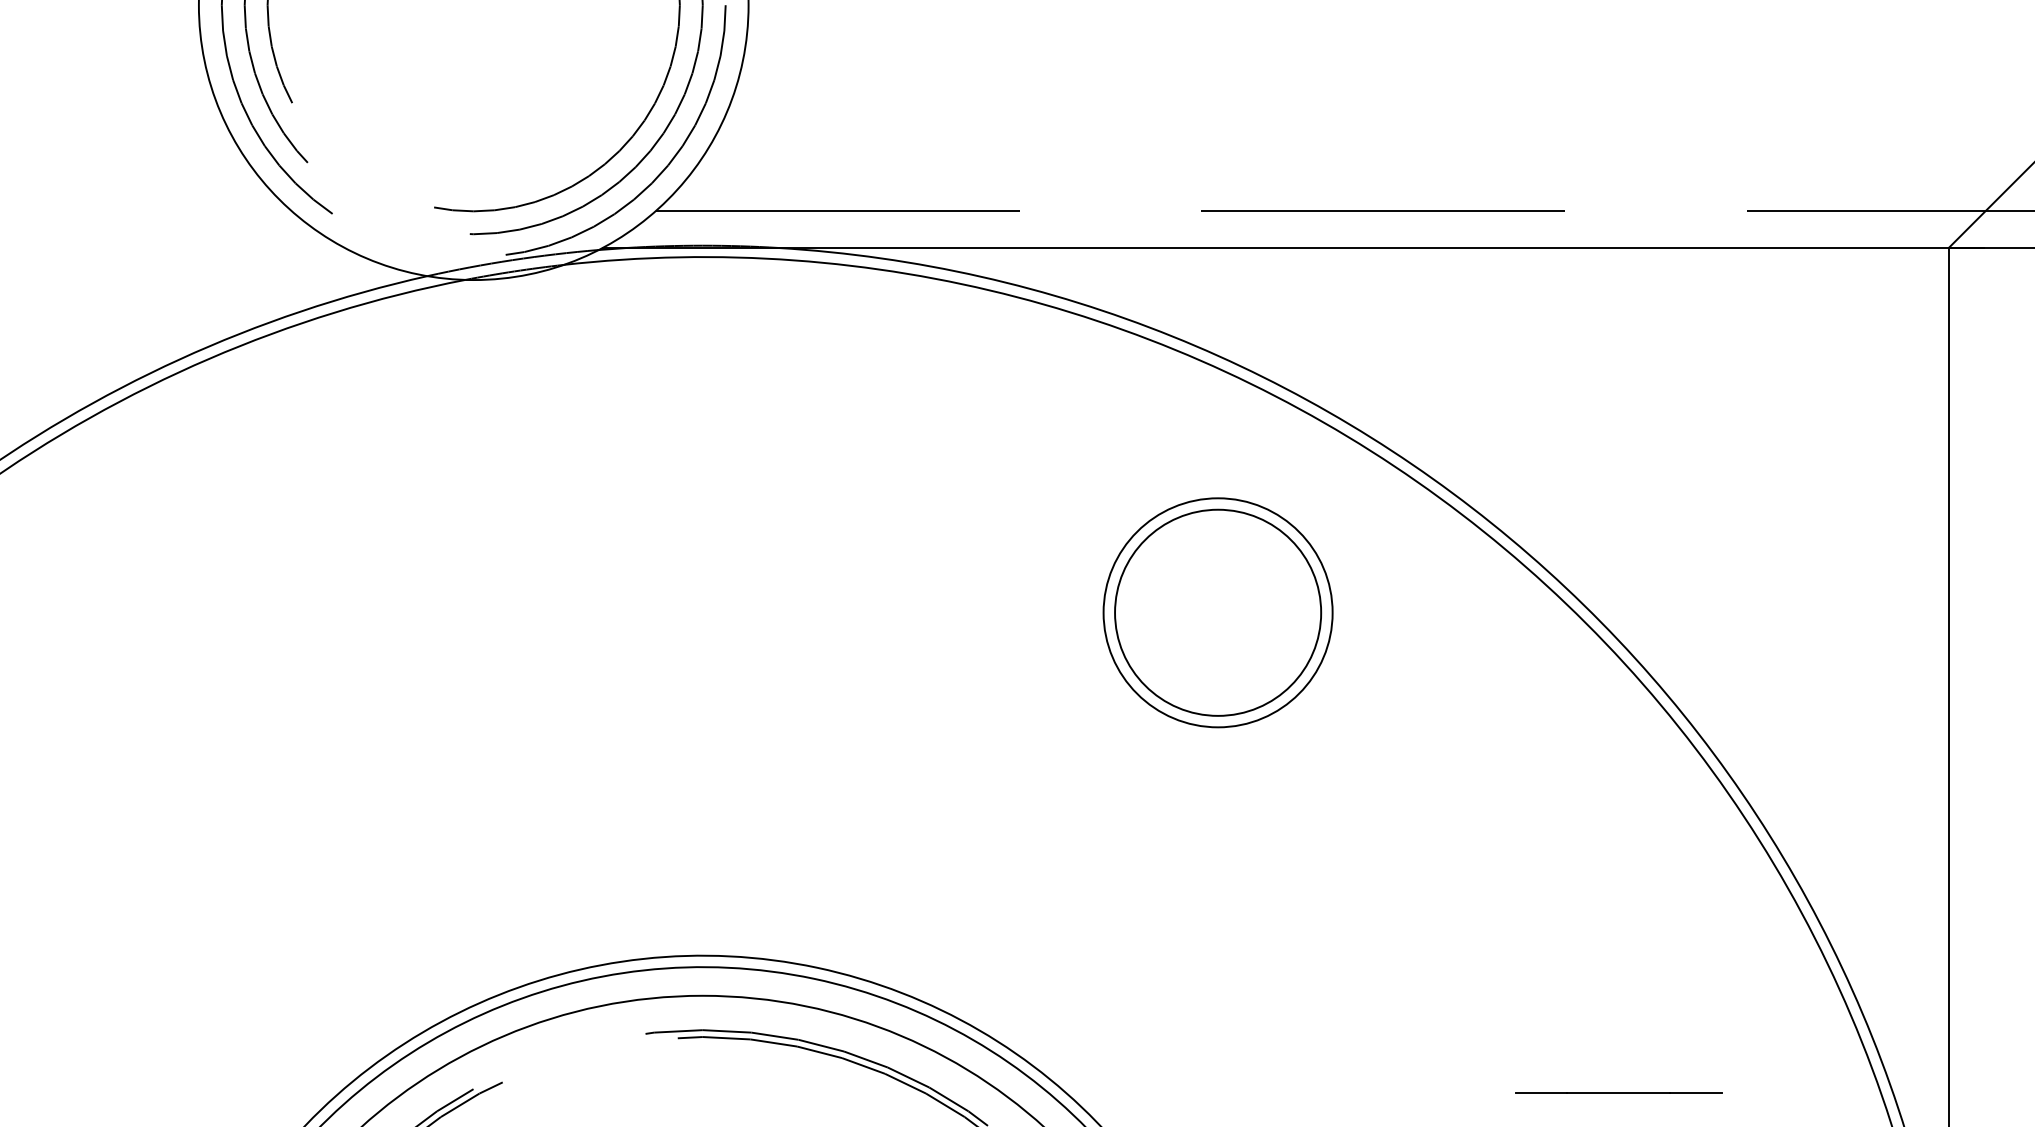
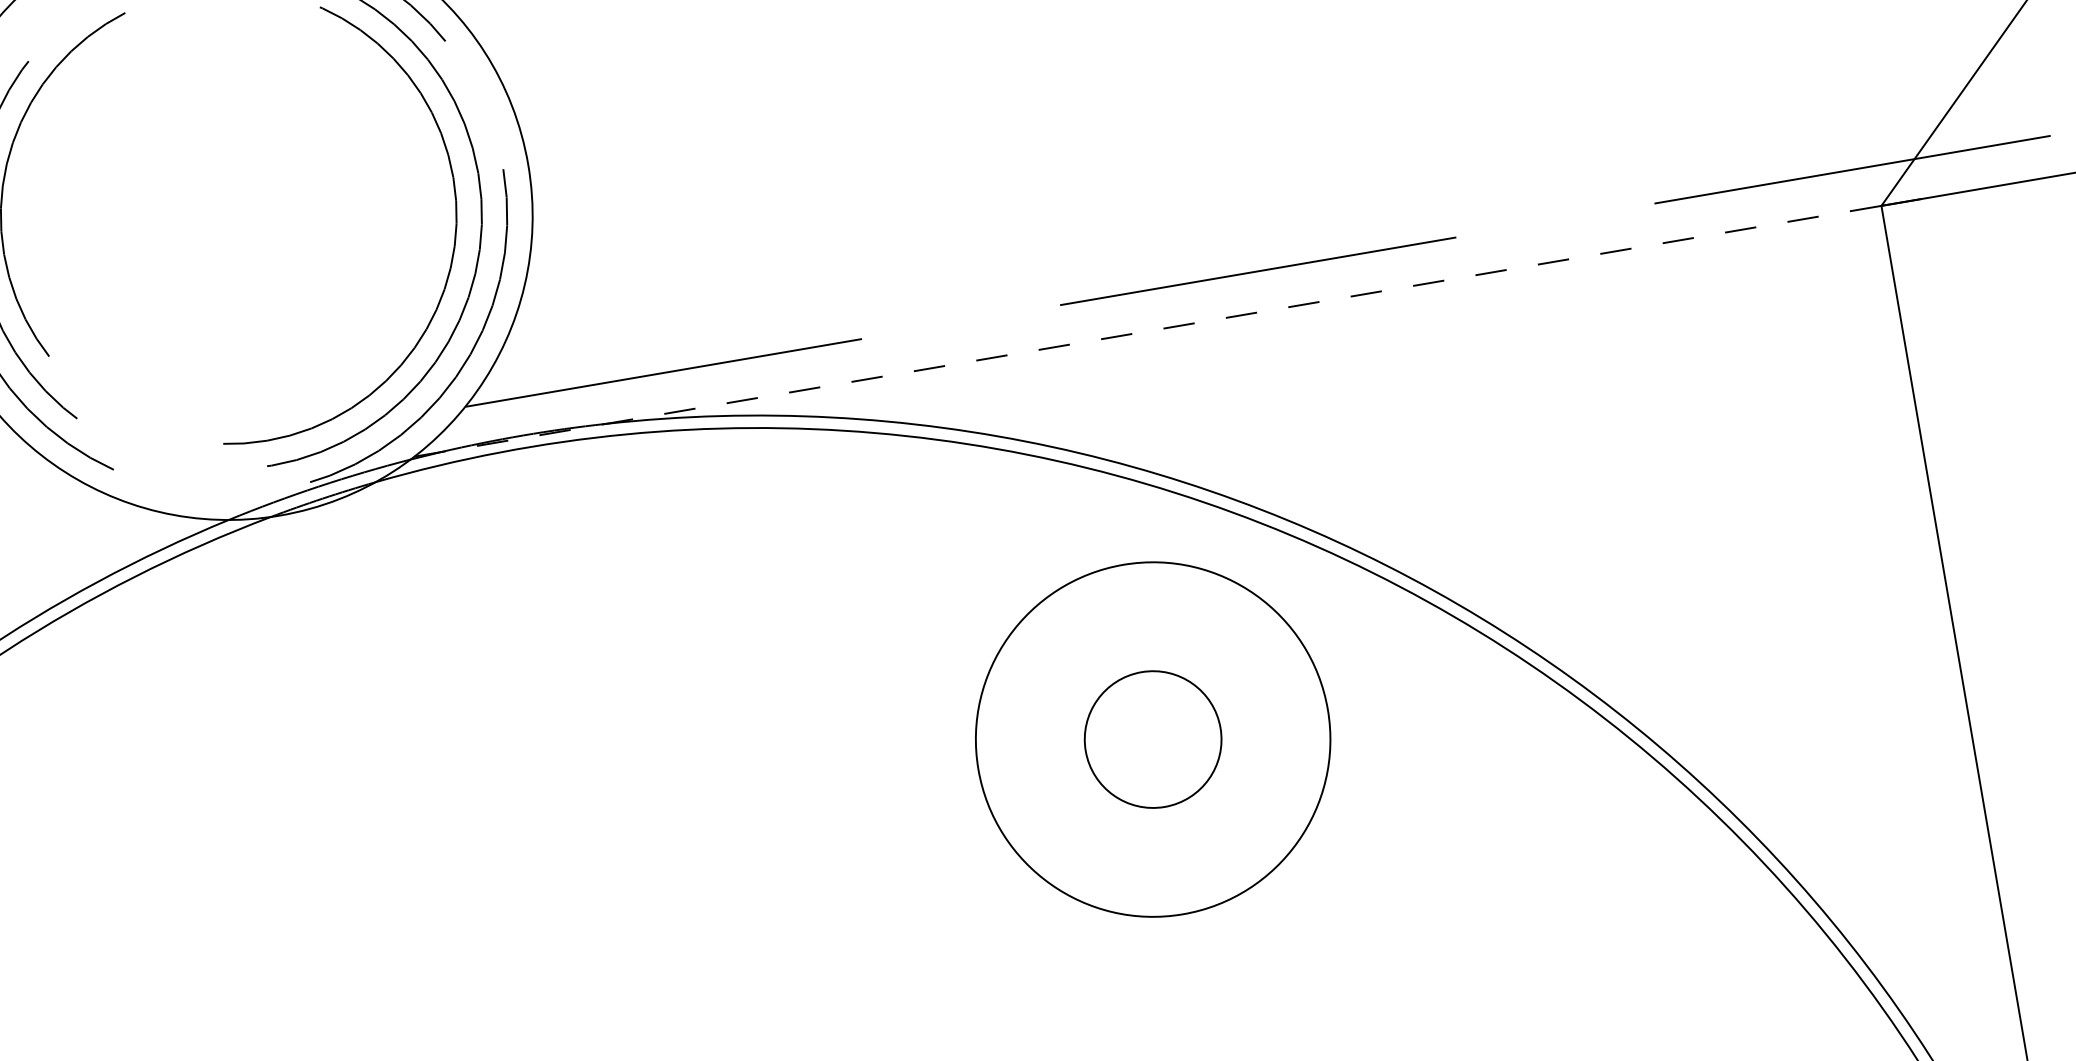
line: (1275, 247) -> (1147, 330), solid -> dashed
circle: (1217, 612) -> (1152, 739), size x1.4
circle: (1218, 612) -> (1153, 739), size x0.6

